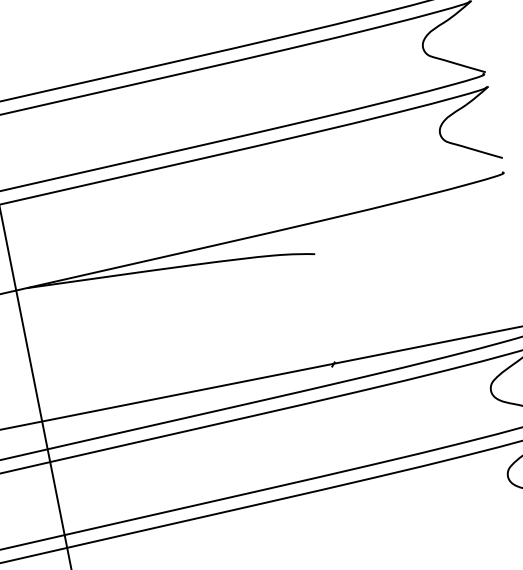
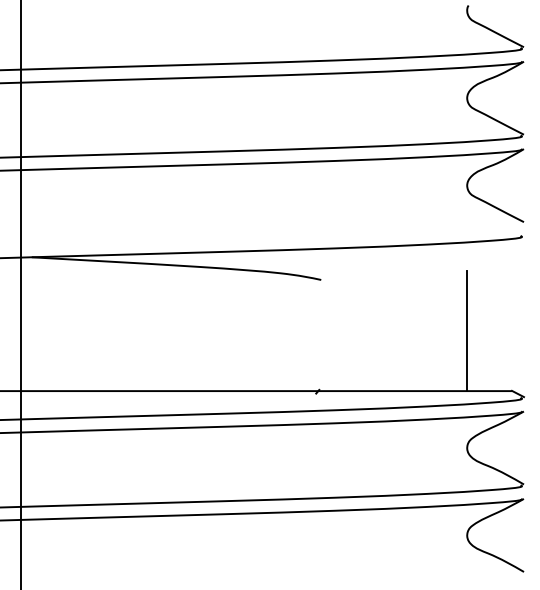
line: (467, 275) -> (466, 330), added

